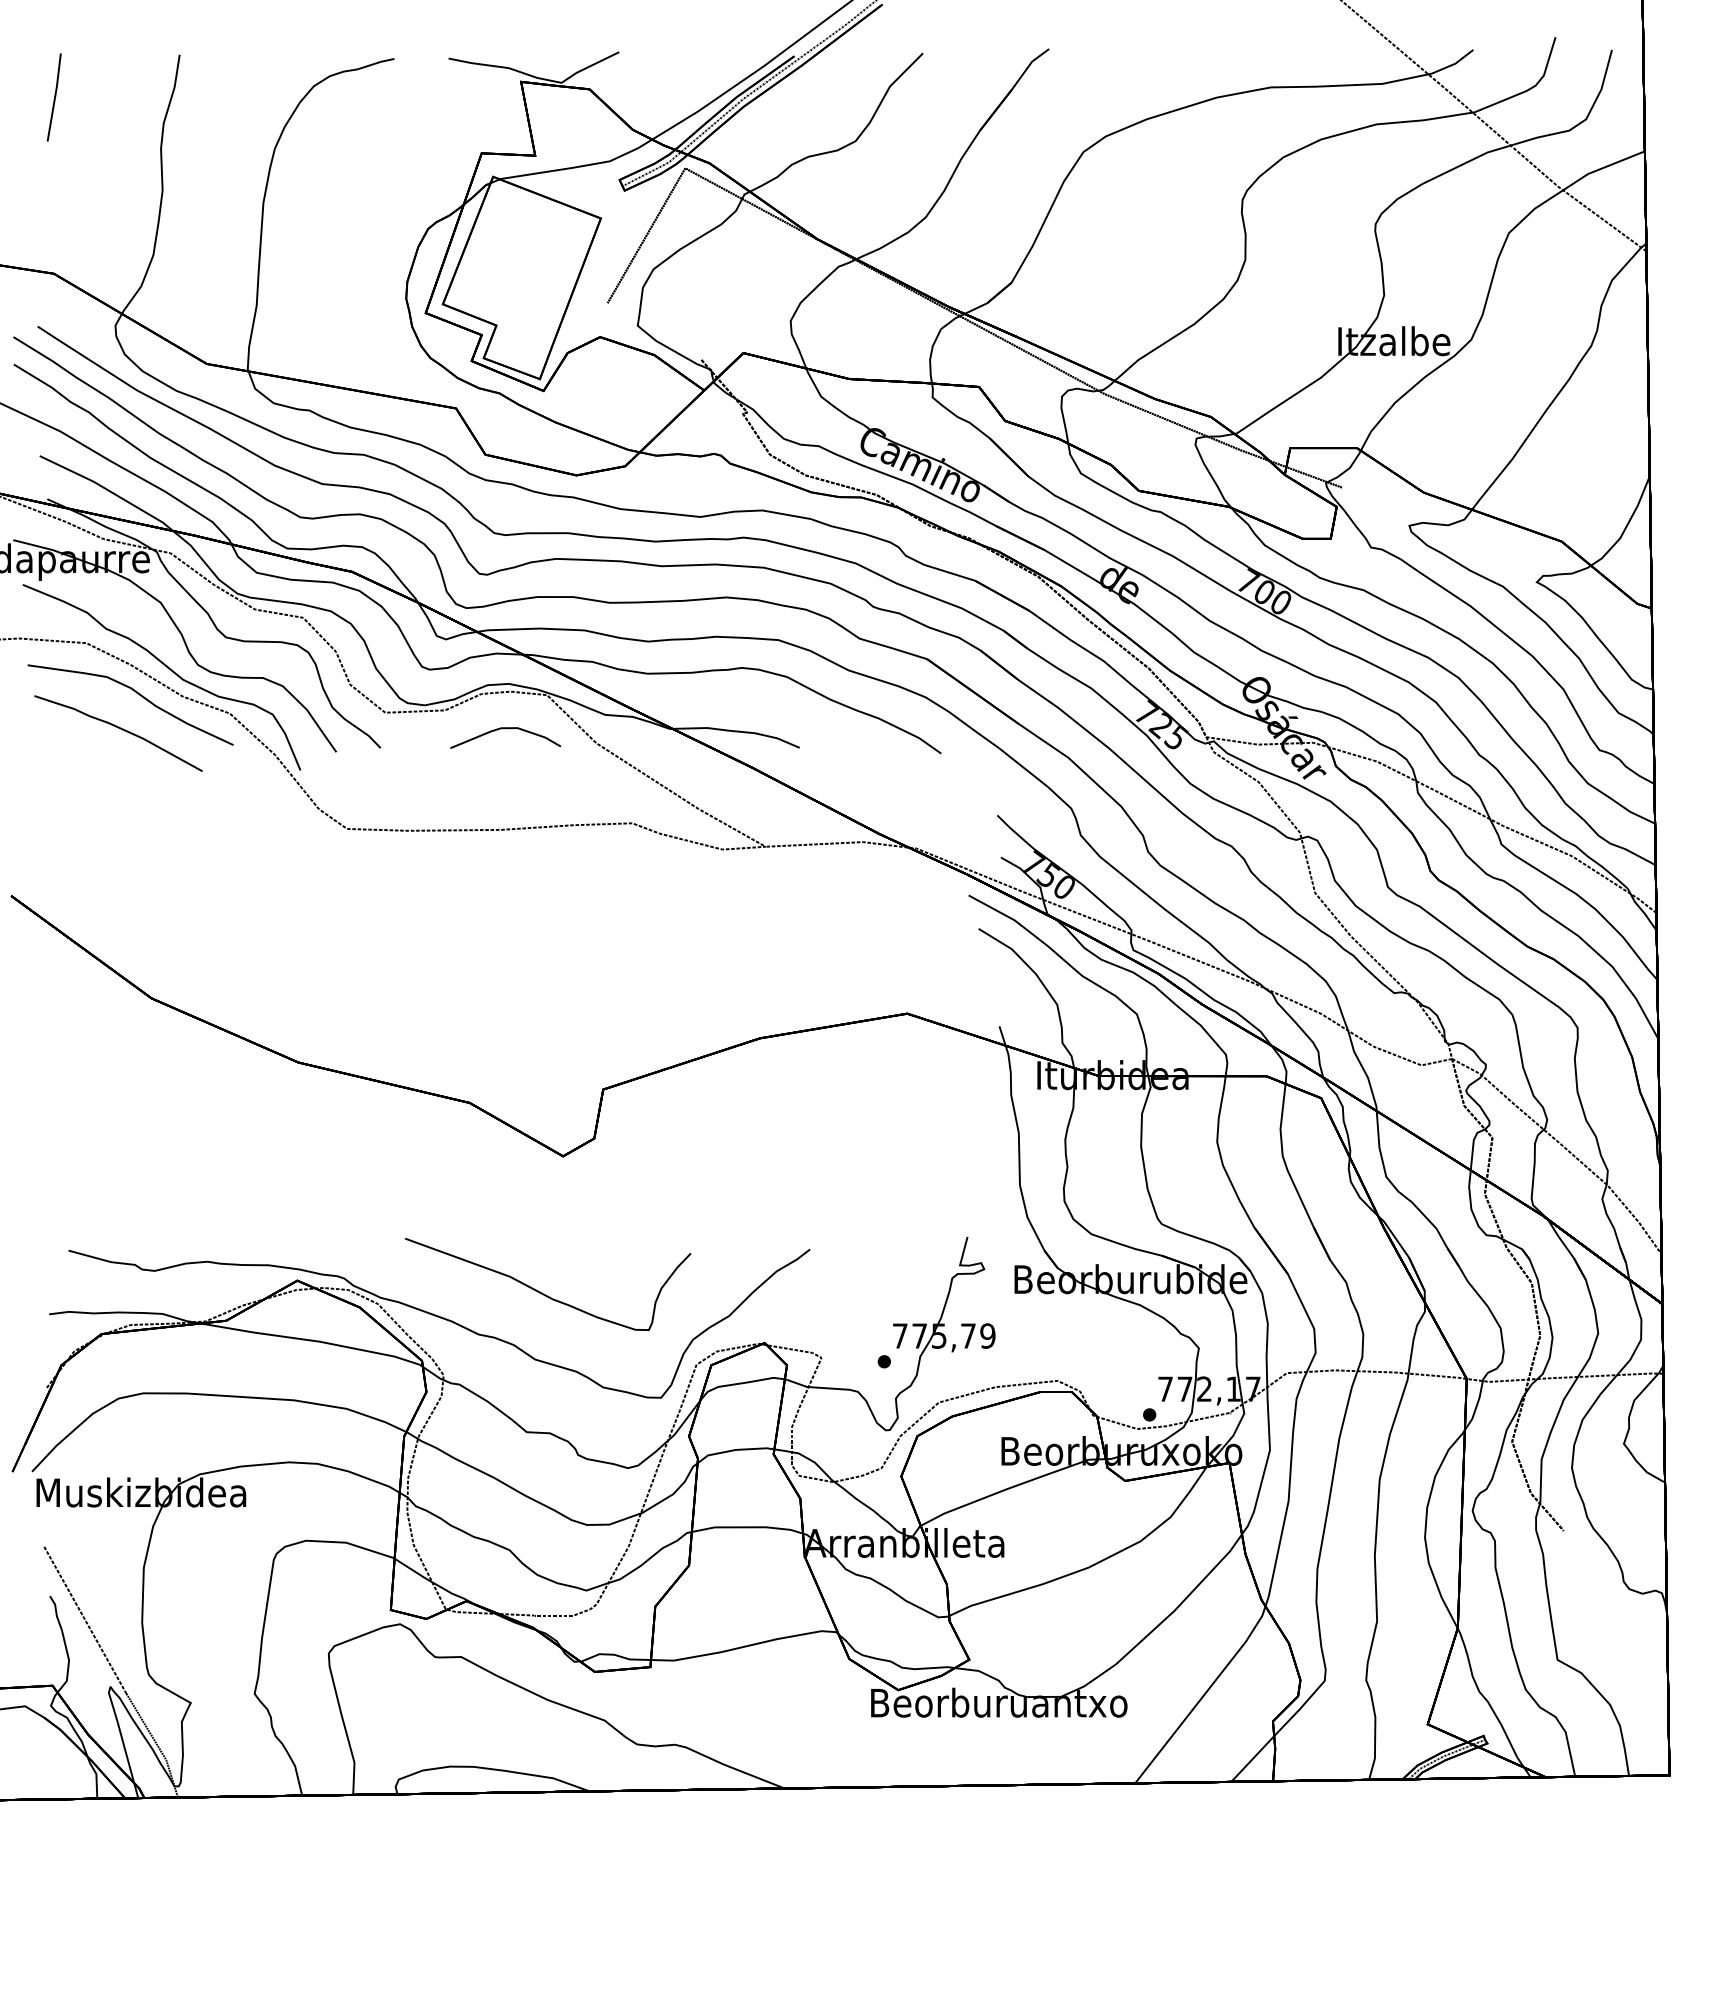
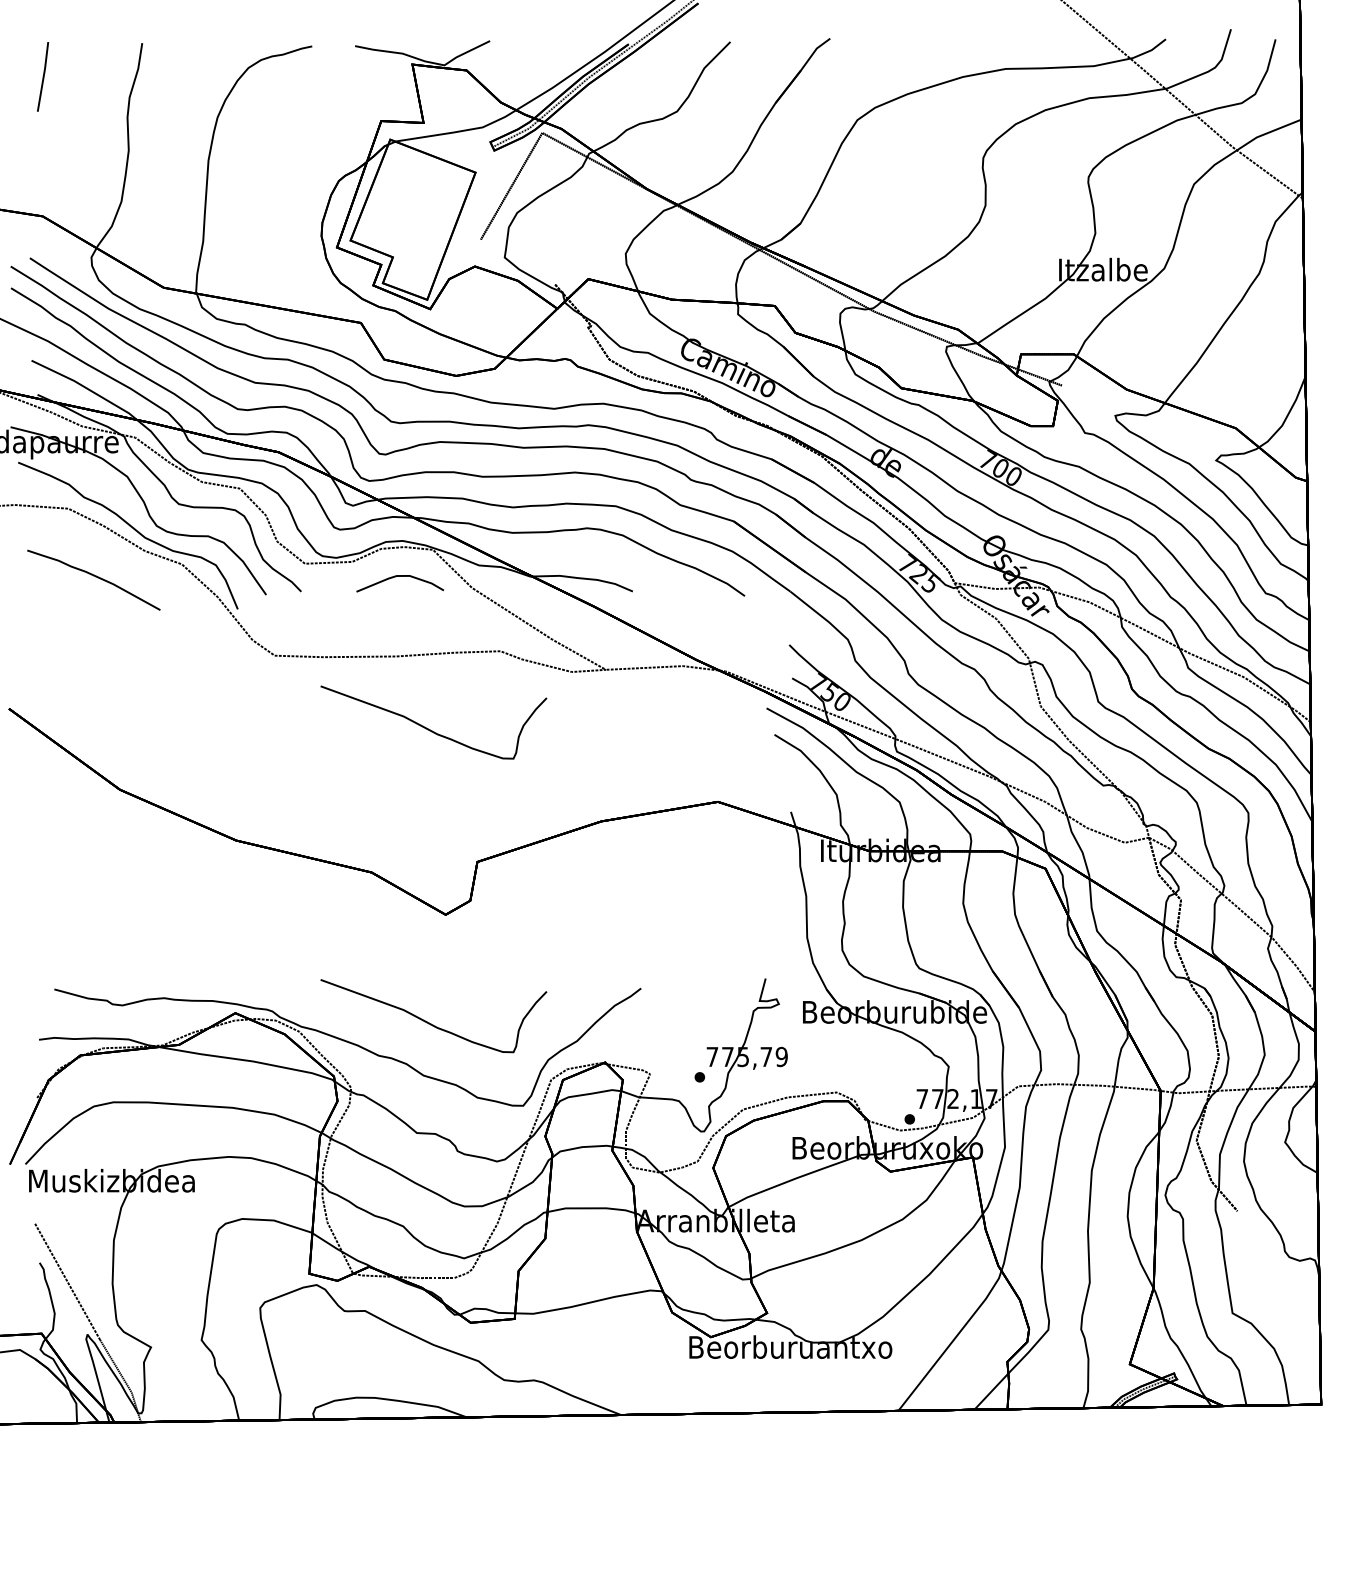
part: (136, 693) -> (108, 548), removed
part: (544, 922) -> (430, 729), added

